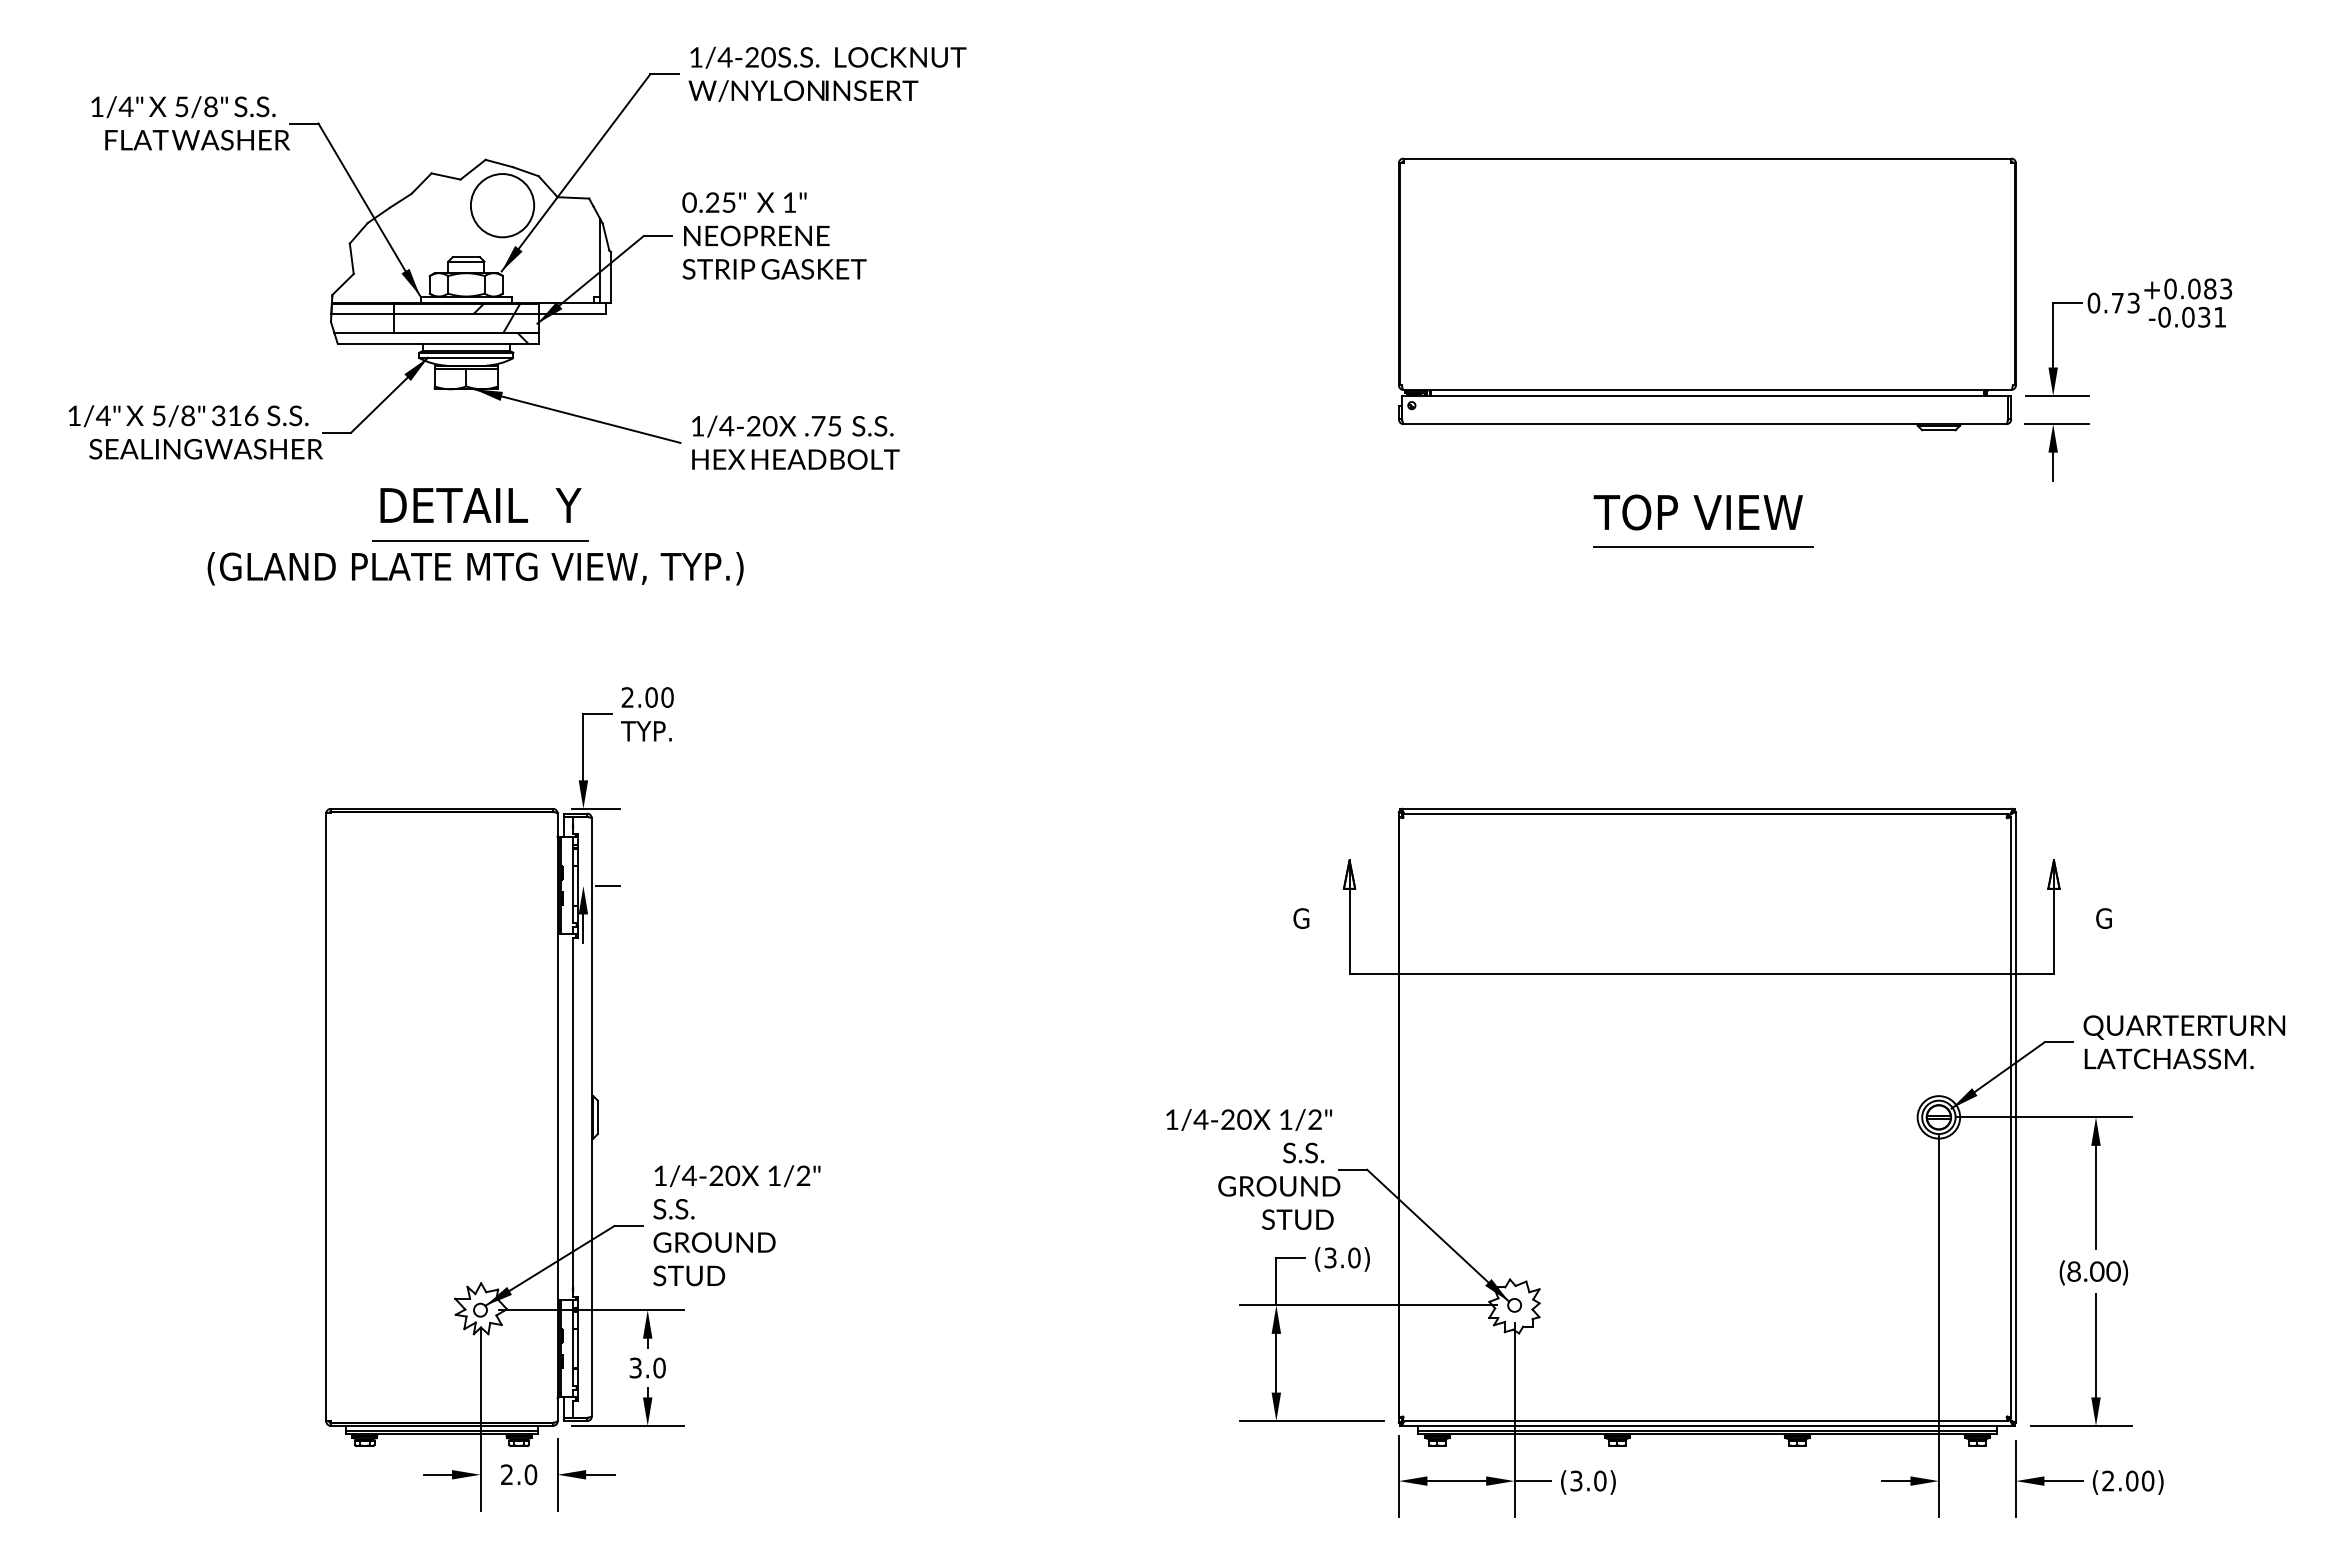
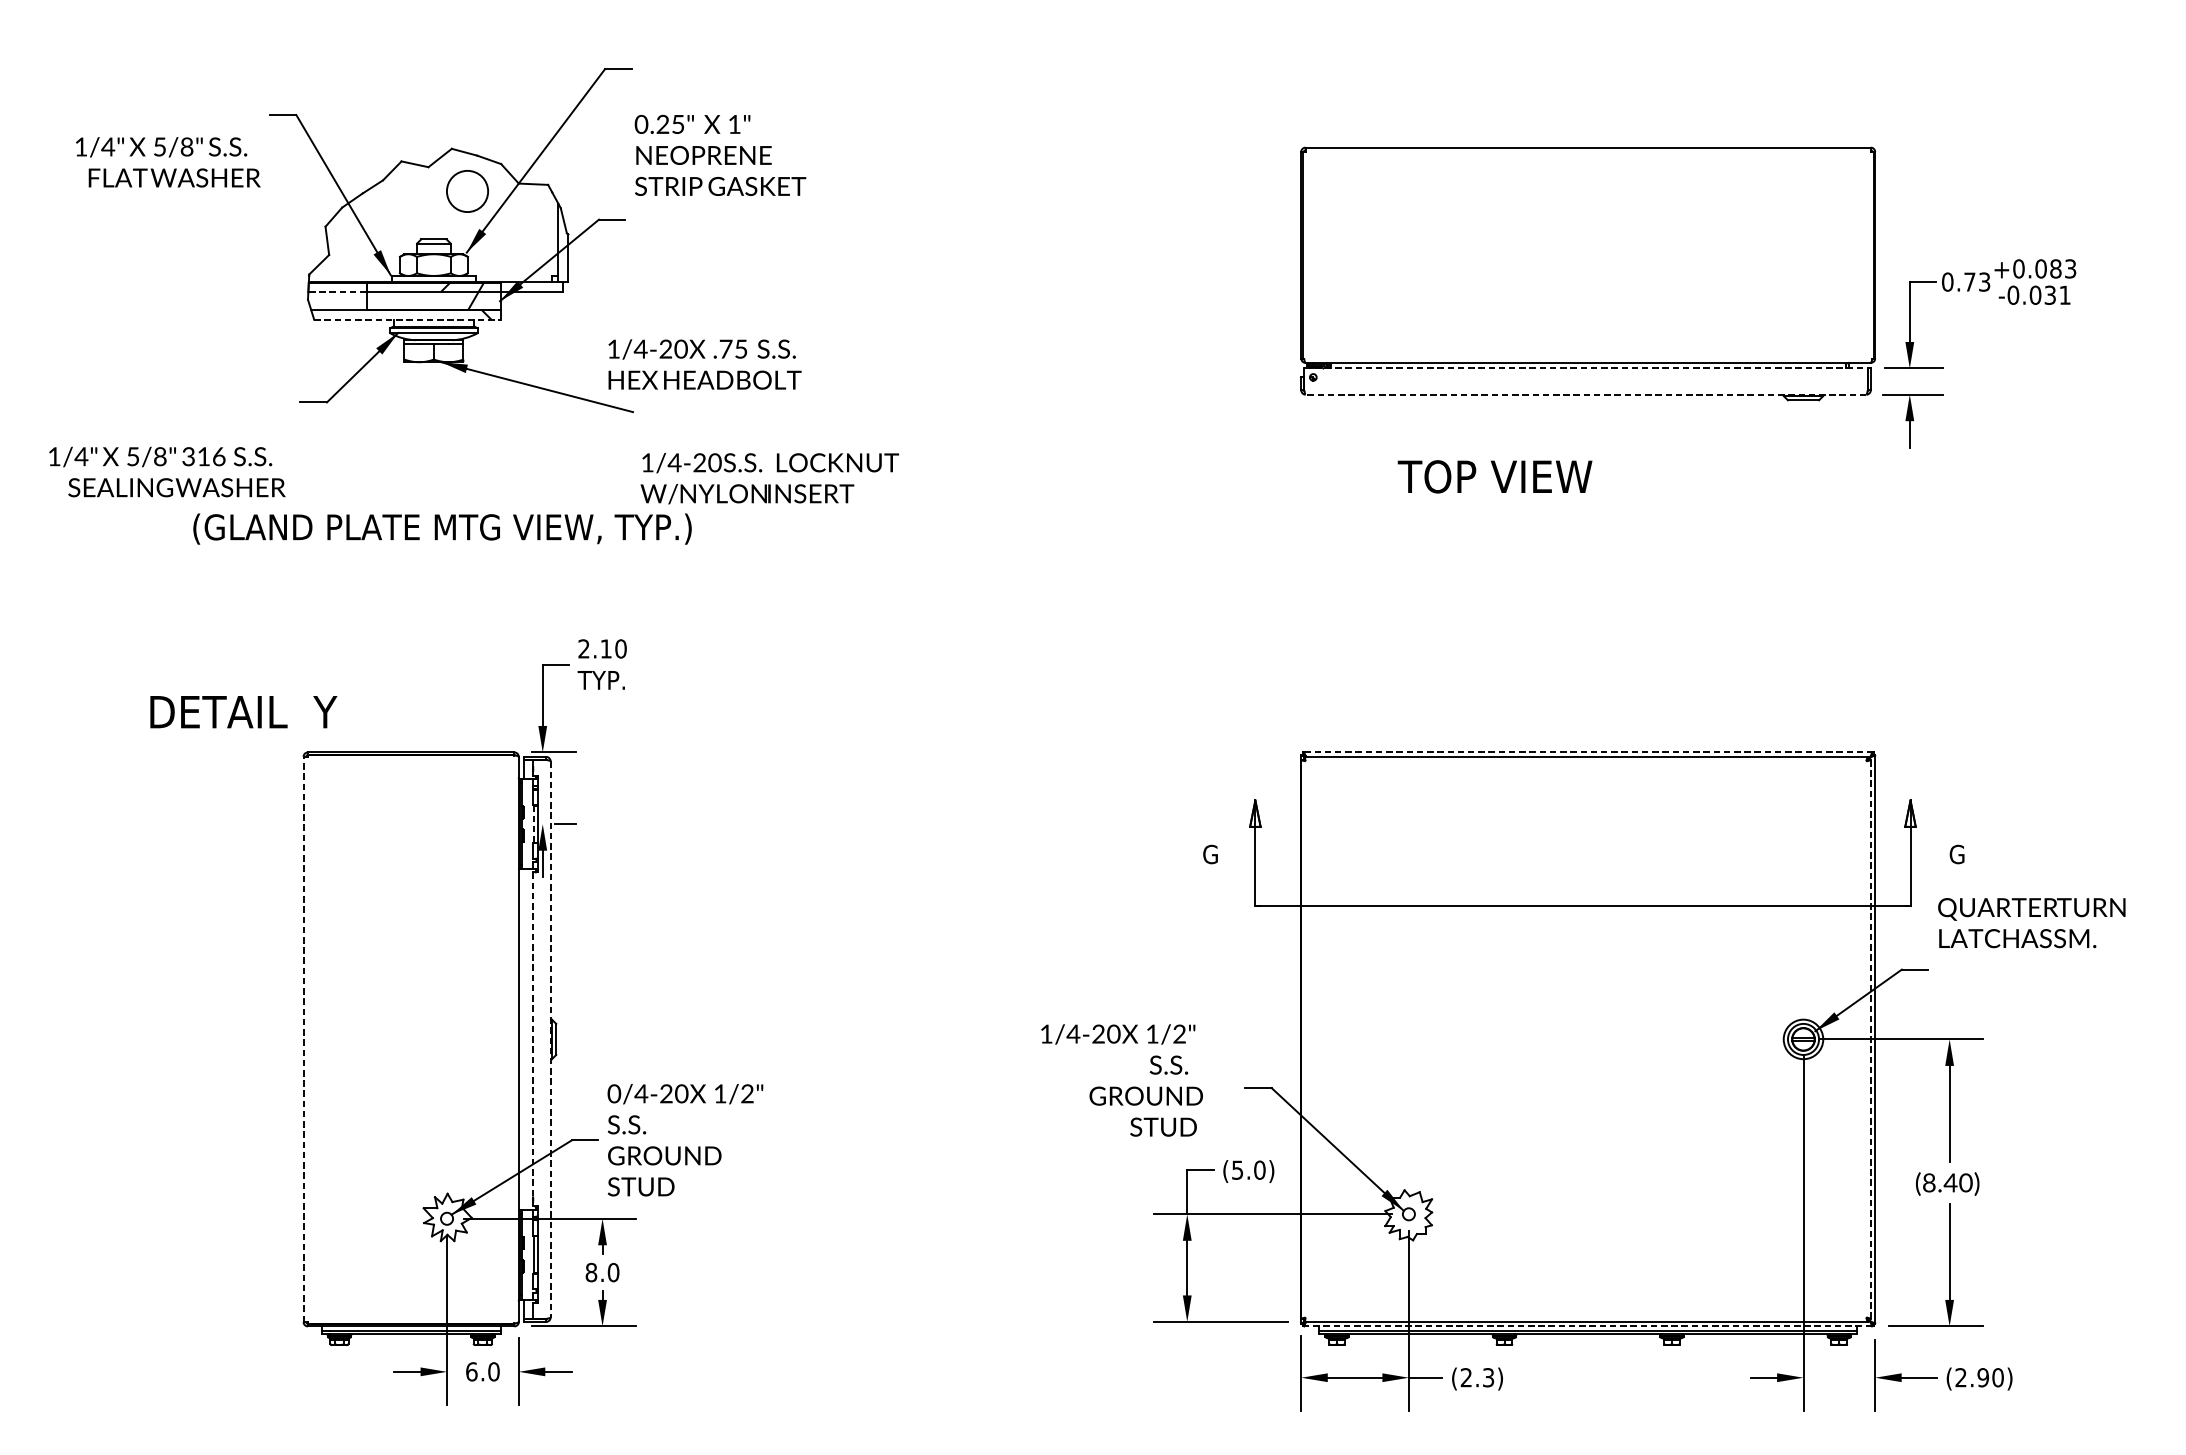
text: (827, 74) -> (769, 478), moved
text: (190, 123) -> (168, 162), moved
circle: (502, 205) -> (467, 191), size x0.7
text: (774, 235) -> (720, 155), moved
line: (362, 314) -> (337, 292), solid -> dashed
line: (438, 343) -> (407, 319), solid -> dashed
line: (1705, 396) -> (1586, 368), solid -> dashed
line: (1704, 424) -> (1585, 394), solid -> dashed
text: (195, 432) -> (167, 472), moved
text: (795, 442) -> (704, 364), moved
text: (480, 505) -> (243, 712), moved
text: (1697, 512) -> (1494, 476), moved
line: (479, 540) -> (446, 502), removed
line: (1702, 546) -> (1583, 508), removed
text: (651, 697) -> (606, 648), 2.00 -> 2.10
line: (1707, 808) -> (1588, 752), solid -> dashed
line: (573, 885) -> (533, 823), solid -> dashed
text: (2184, 1042) -> (2031, 923), moved
line: (326, 1117) -> (303, 1039), solid -> dashed
line: (573, 1117) -> (533, 1039), solid -> dashed
line: (591, 1117) -> (550, 1039), solid -> dashed
line: (2011, 1117) -> (1871, 1039), solid -> dashed
text: (1253, 1169) -> (1122, 1080), moved
text: (660, 1175) -> (614, 1093), 1/4-20 -> 0/4-20
text: (1330, 1257) -> (1237, 1169), (3.0) -> (5.0)
text: (2096, 1271) -> (1950, 1182), (8.00) -> (8.40)
text: (635, 1367) -> (591, 1272), 3.0 -> 8.0
line: (1706, 1425) -> (1587, 1326), solid -> dashed
text: (507, 1474) -> (472, 1371), 2.0 -> 6.0
text: (1588, 1480) -> (1477, 1377), (3.0) -> (2.3)
text: (2132, 1480) -> (1983, 1377), (2.00) -> (2.90)

